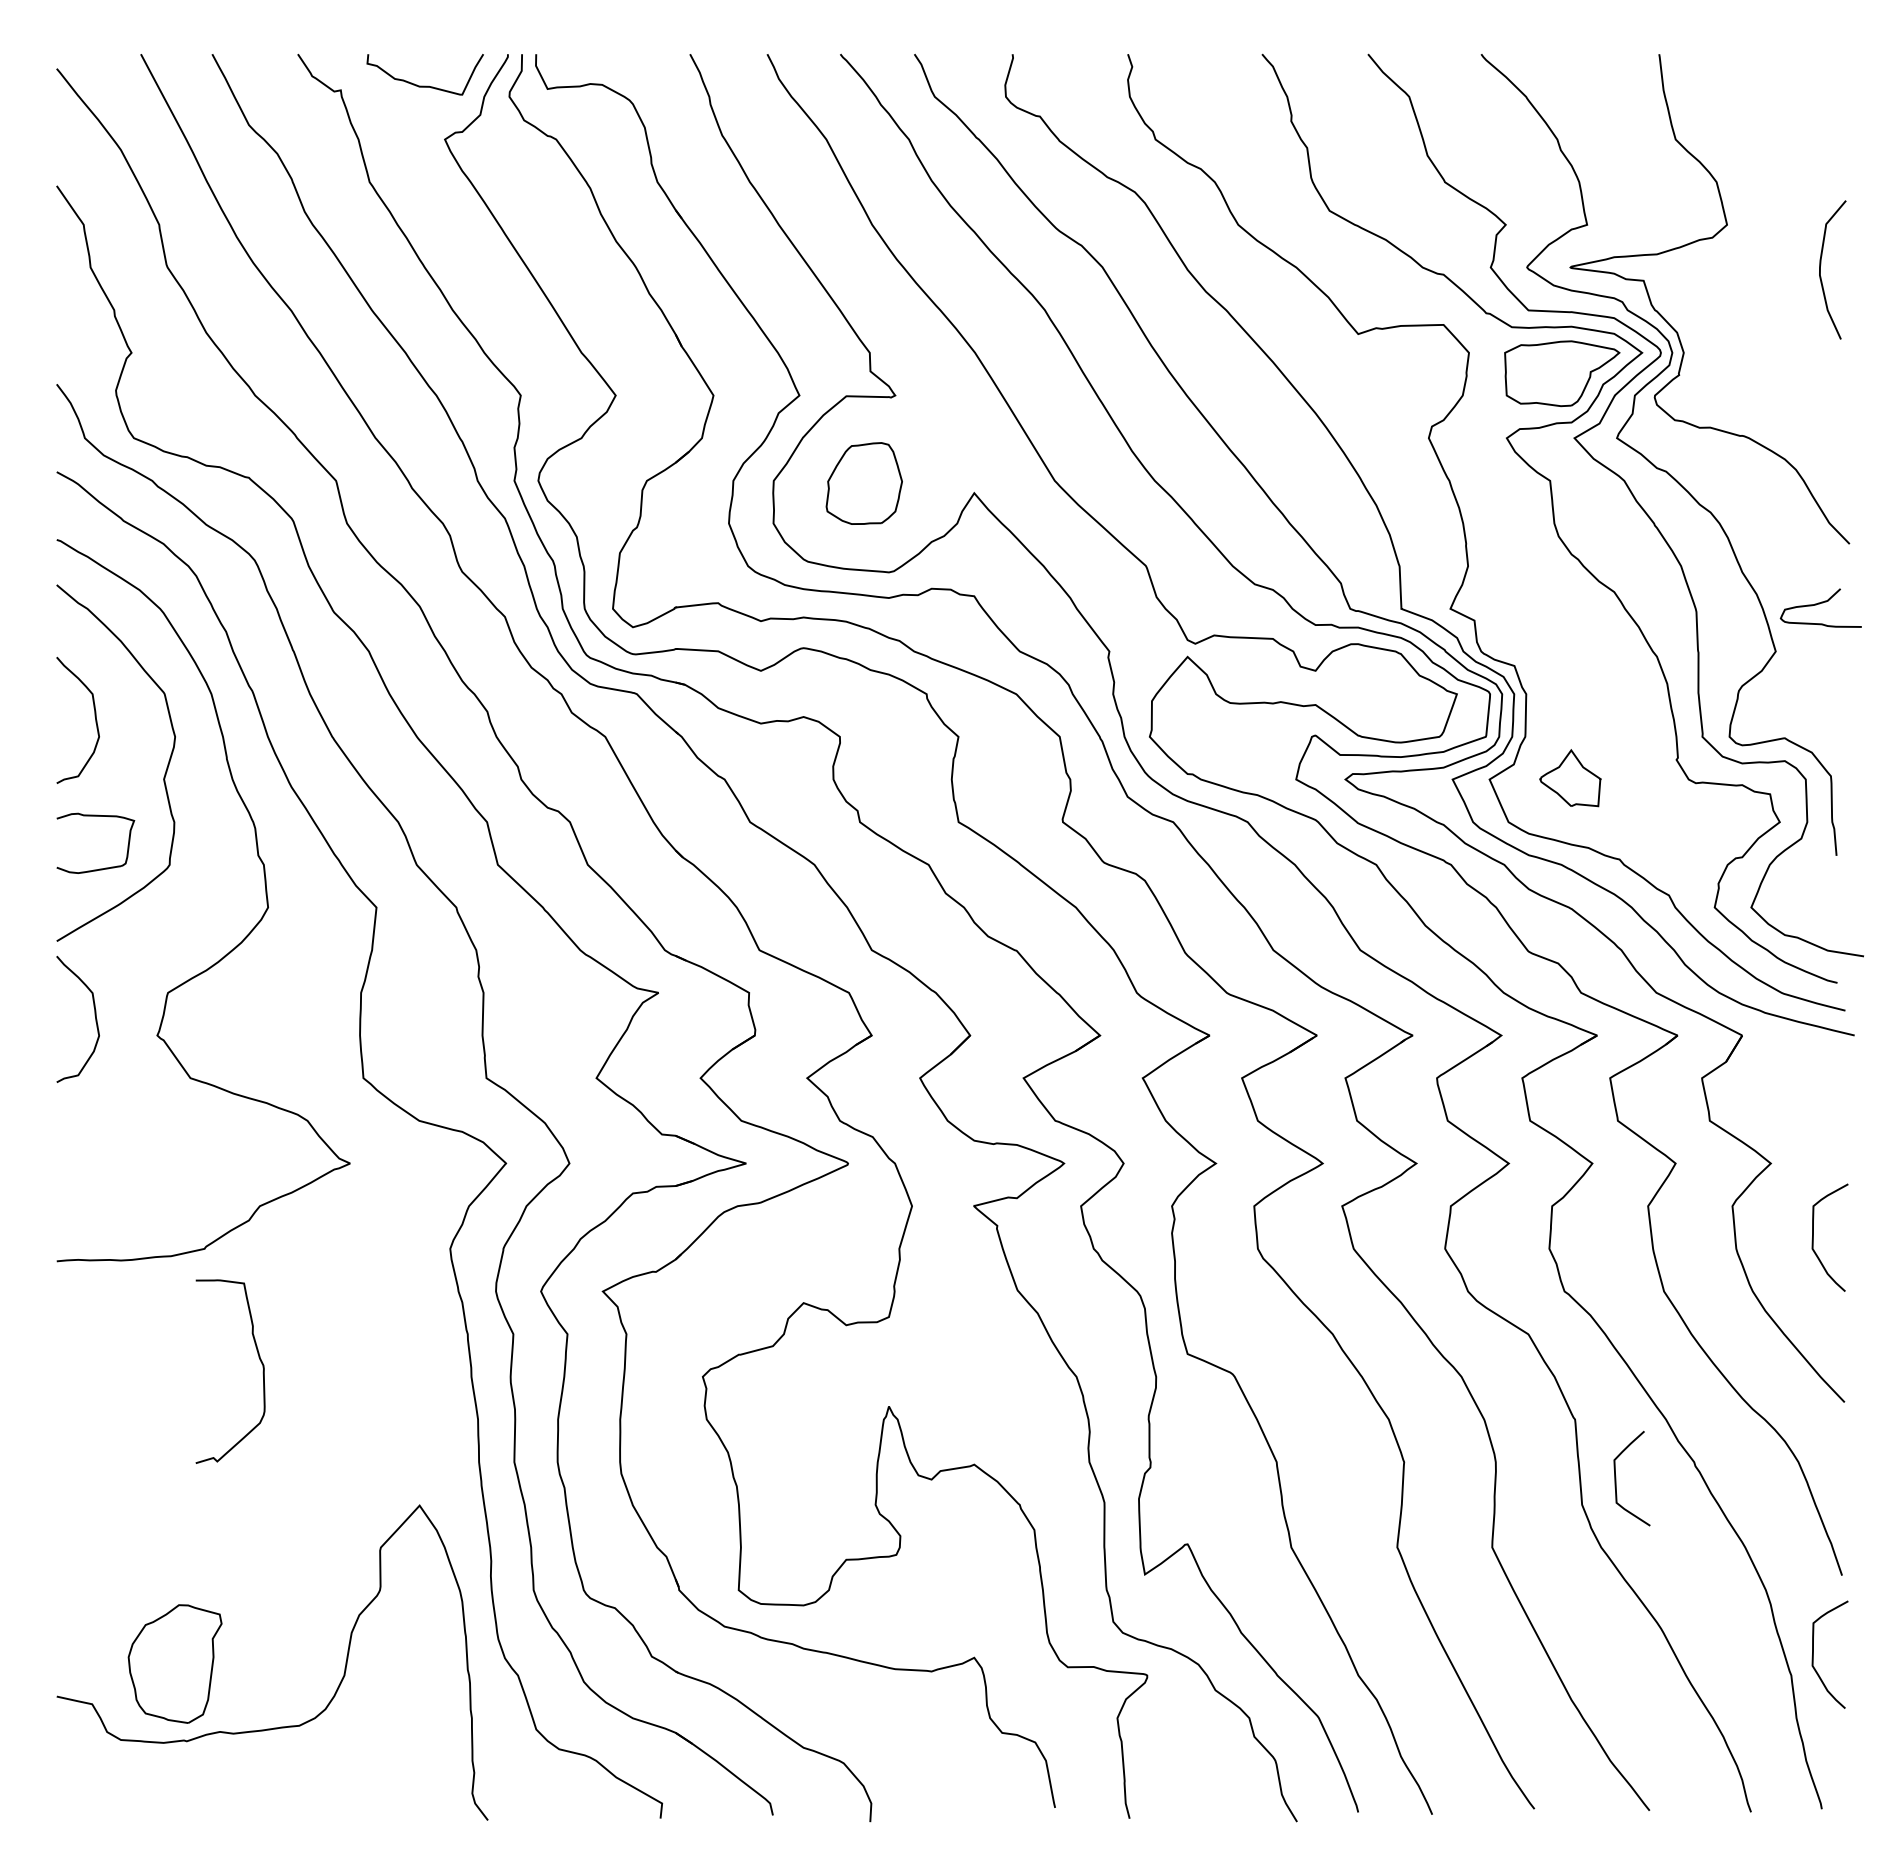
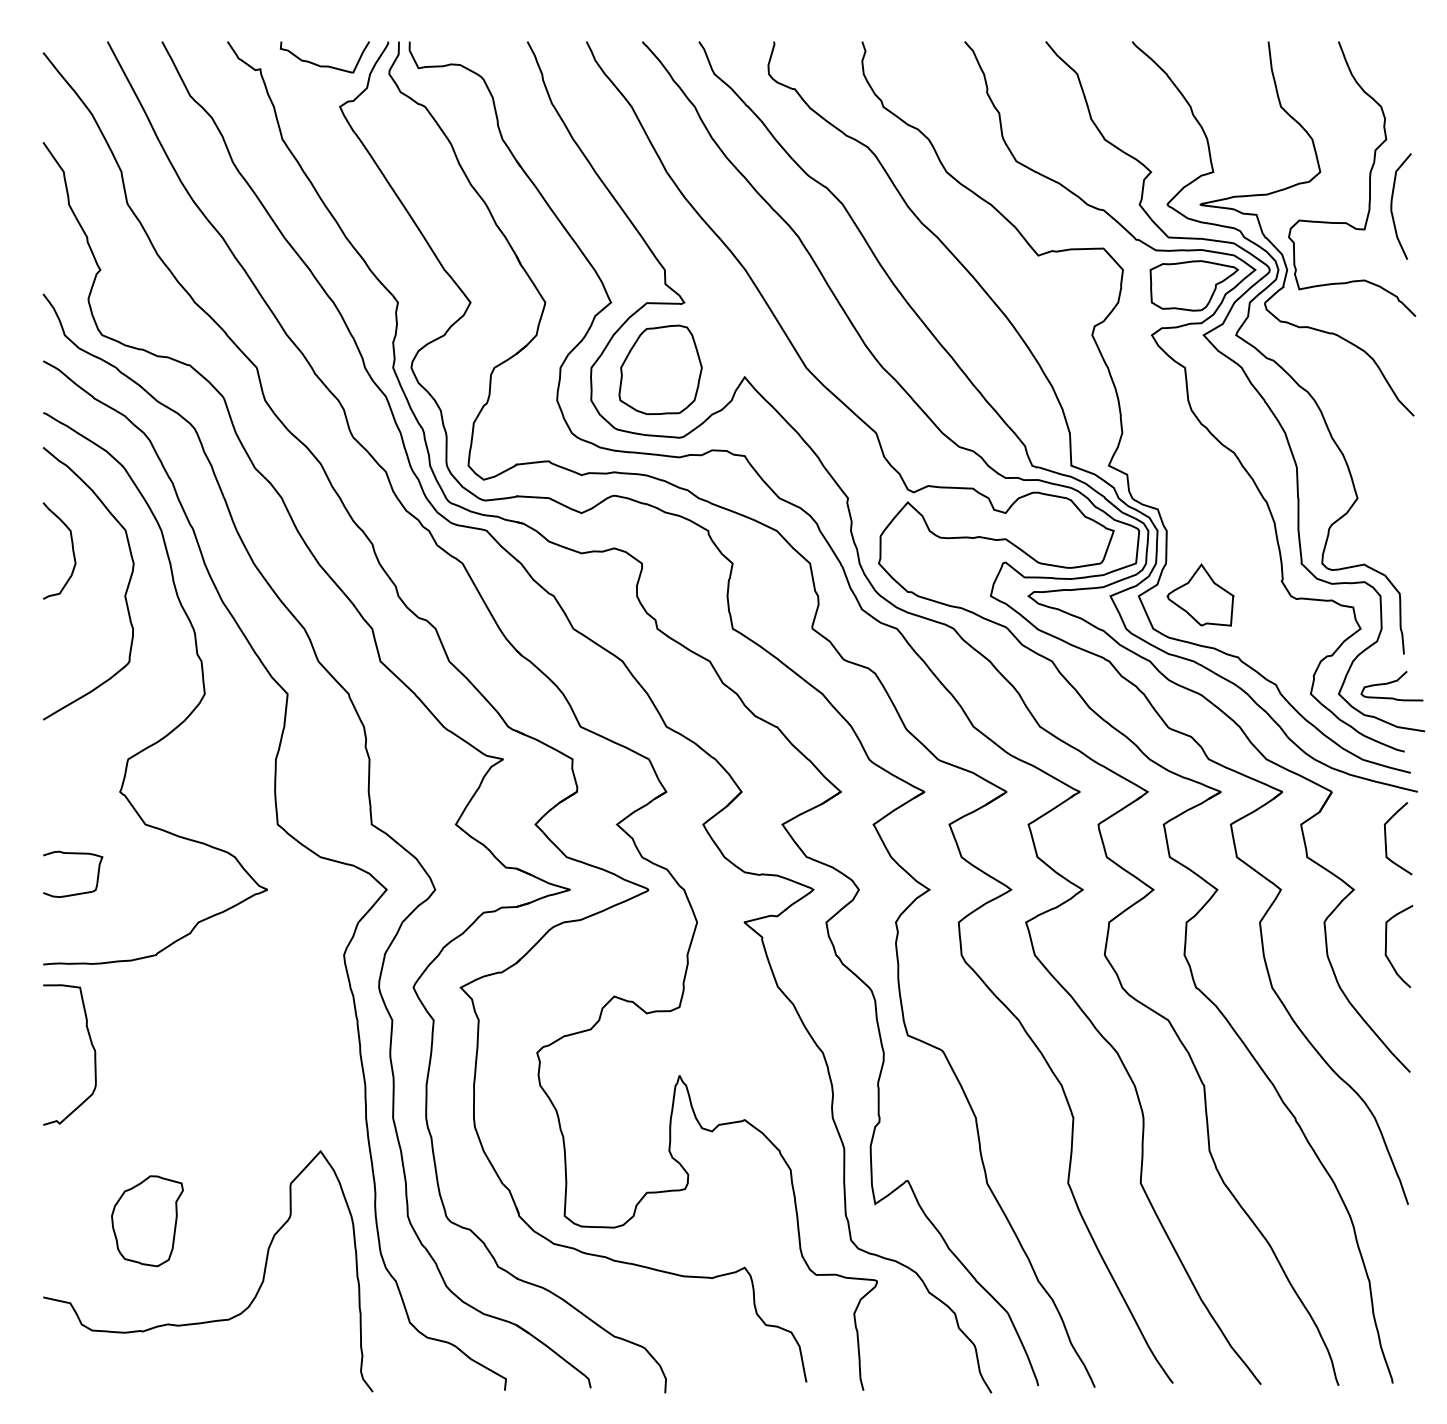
curve: (1791, 234) -> (1369, 179), added
part: (864, 483) -> (660, 369), size x1.43
curve: (1819, 604) -> (1390, 683), moved
part: (1570, 778) -> (1200, 595), size x1.43
part: (95, 816) -> (72, 853), moved
curve: (94, 1015) -> (72, 776), removed
curve: (258, 1357) -> (91, 1044), moved
curve: (1616, 1478) -> (1386, 838), moved
curve: (1813, 1654) -> (1386, 1265), removed
part: (174, 1663) -> (146, 1220), moved

